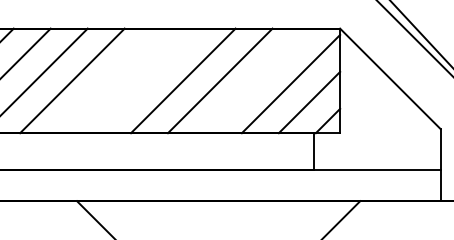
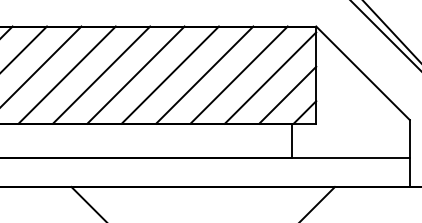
line: (109, 80) -> (101, 74), added
line: (145, 80) -> (135, 74), added
line: (256, 80) -> (238, 74), added

